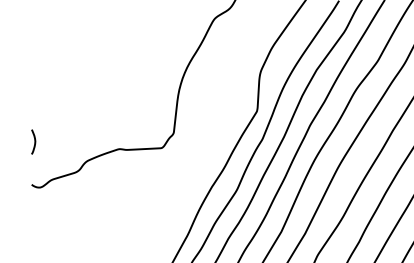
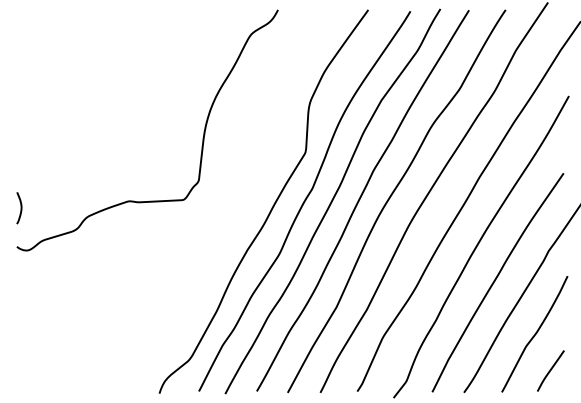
curve: (34, 142) -> (20, 208), moved

